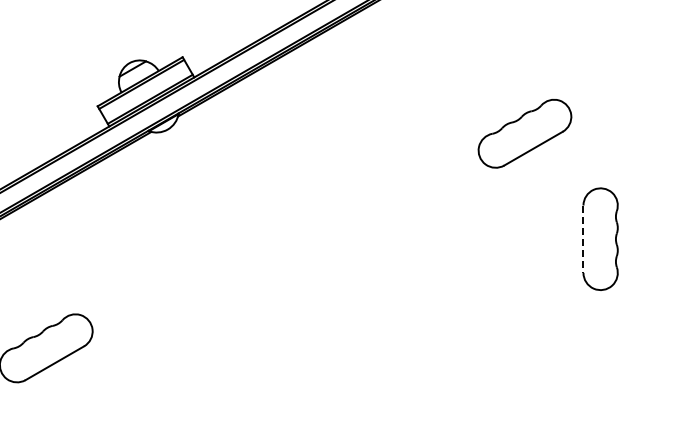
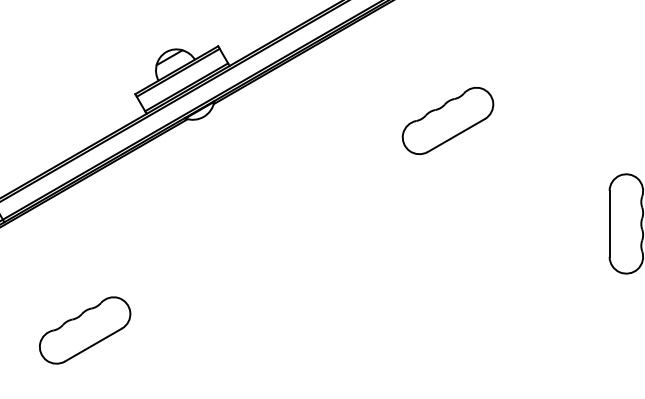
part: (524, 133) -> (447, 120), moved
line: (583, 239) -> (609, 224), dashed -> solid

